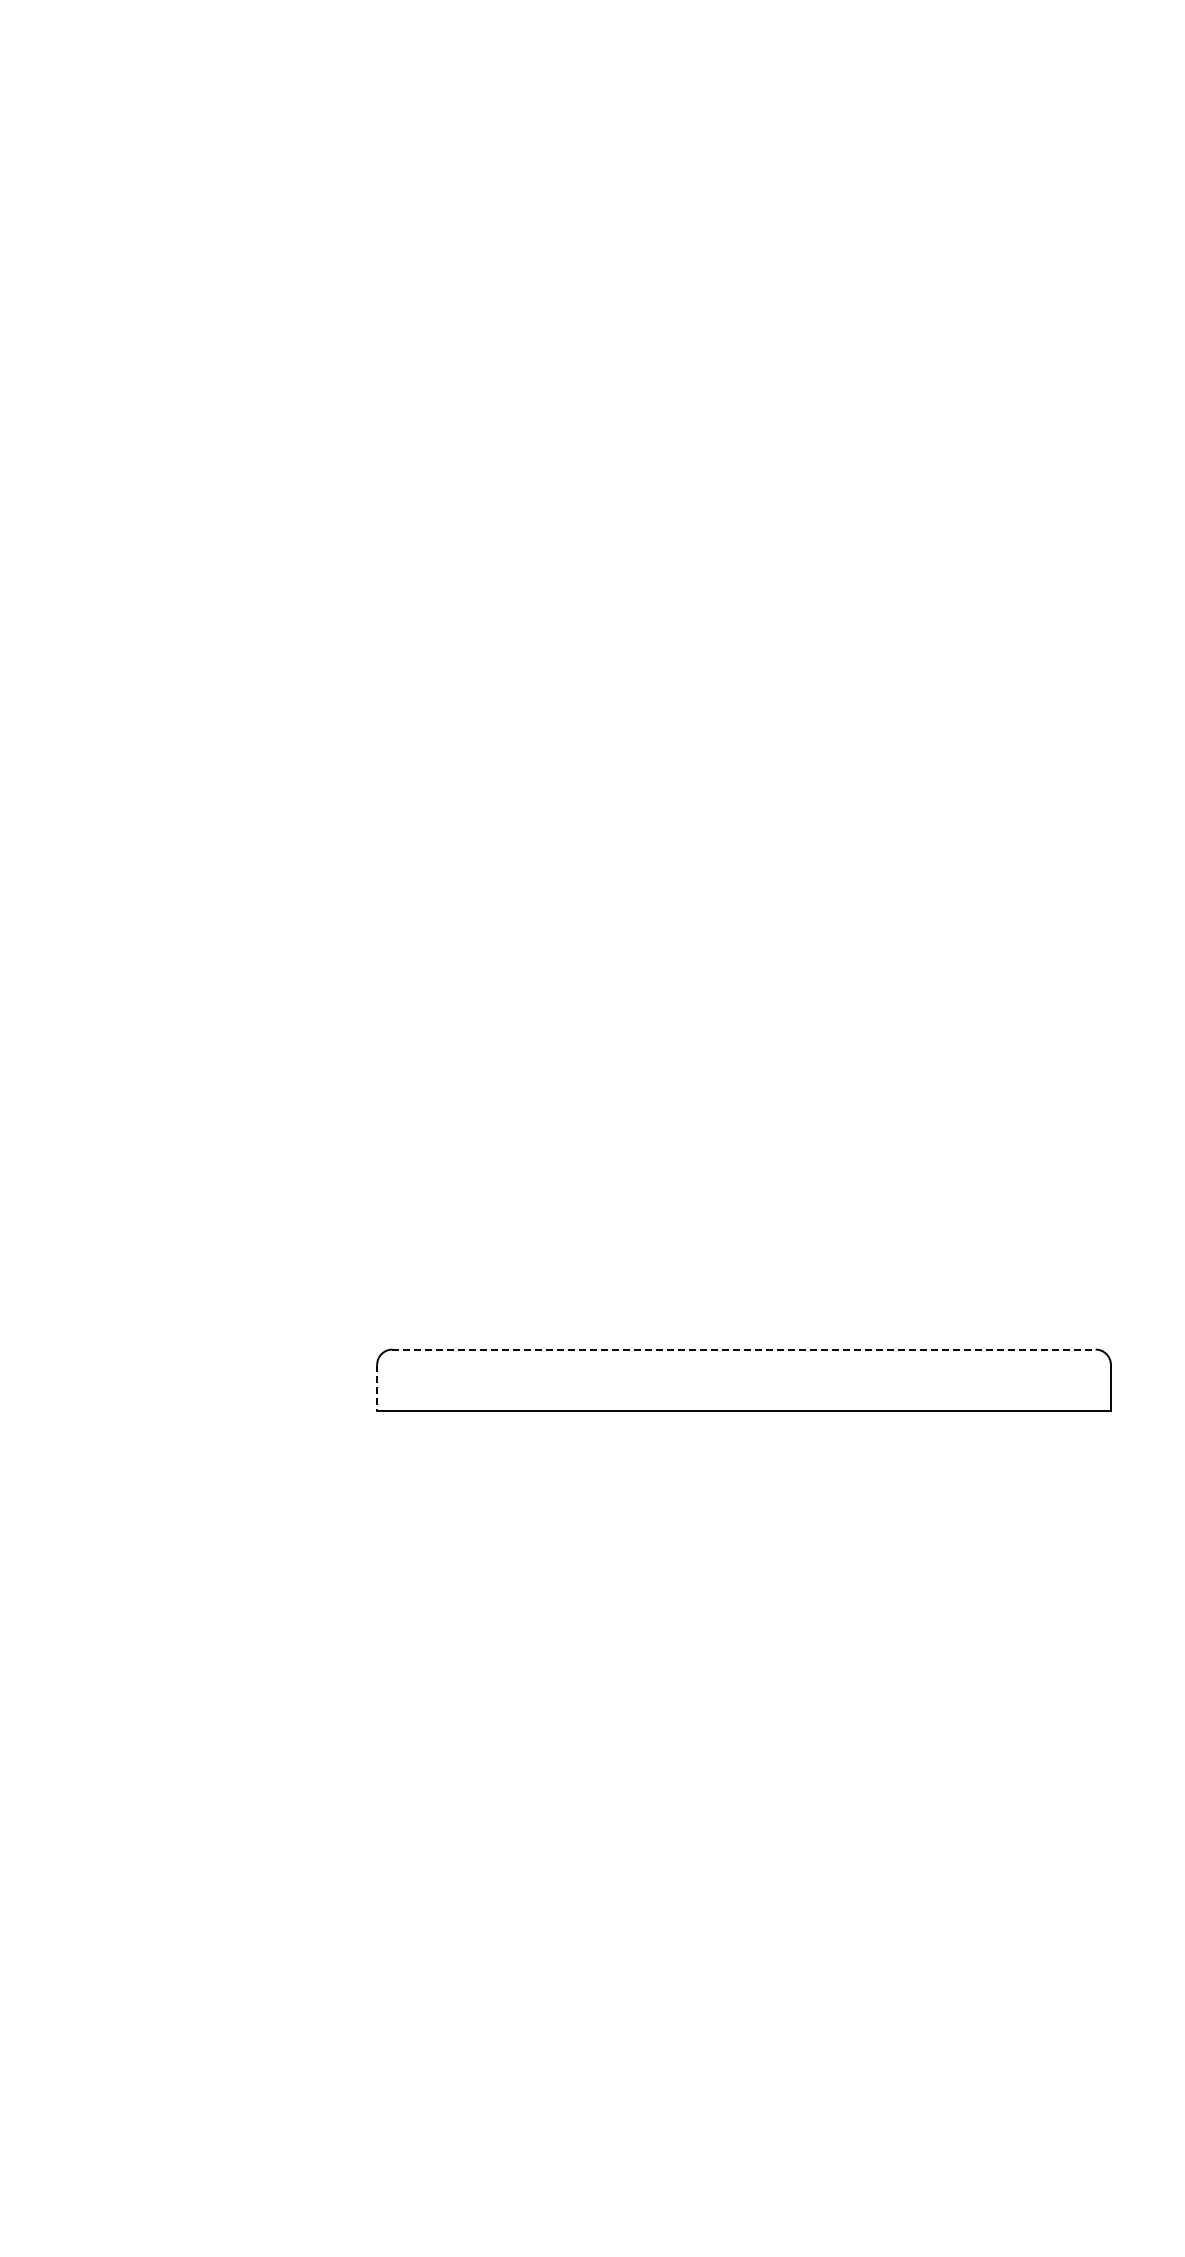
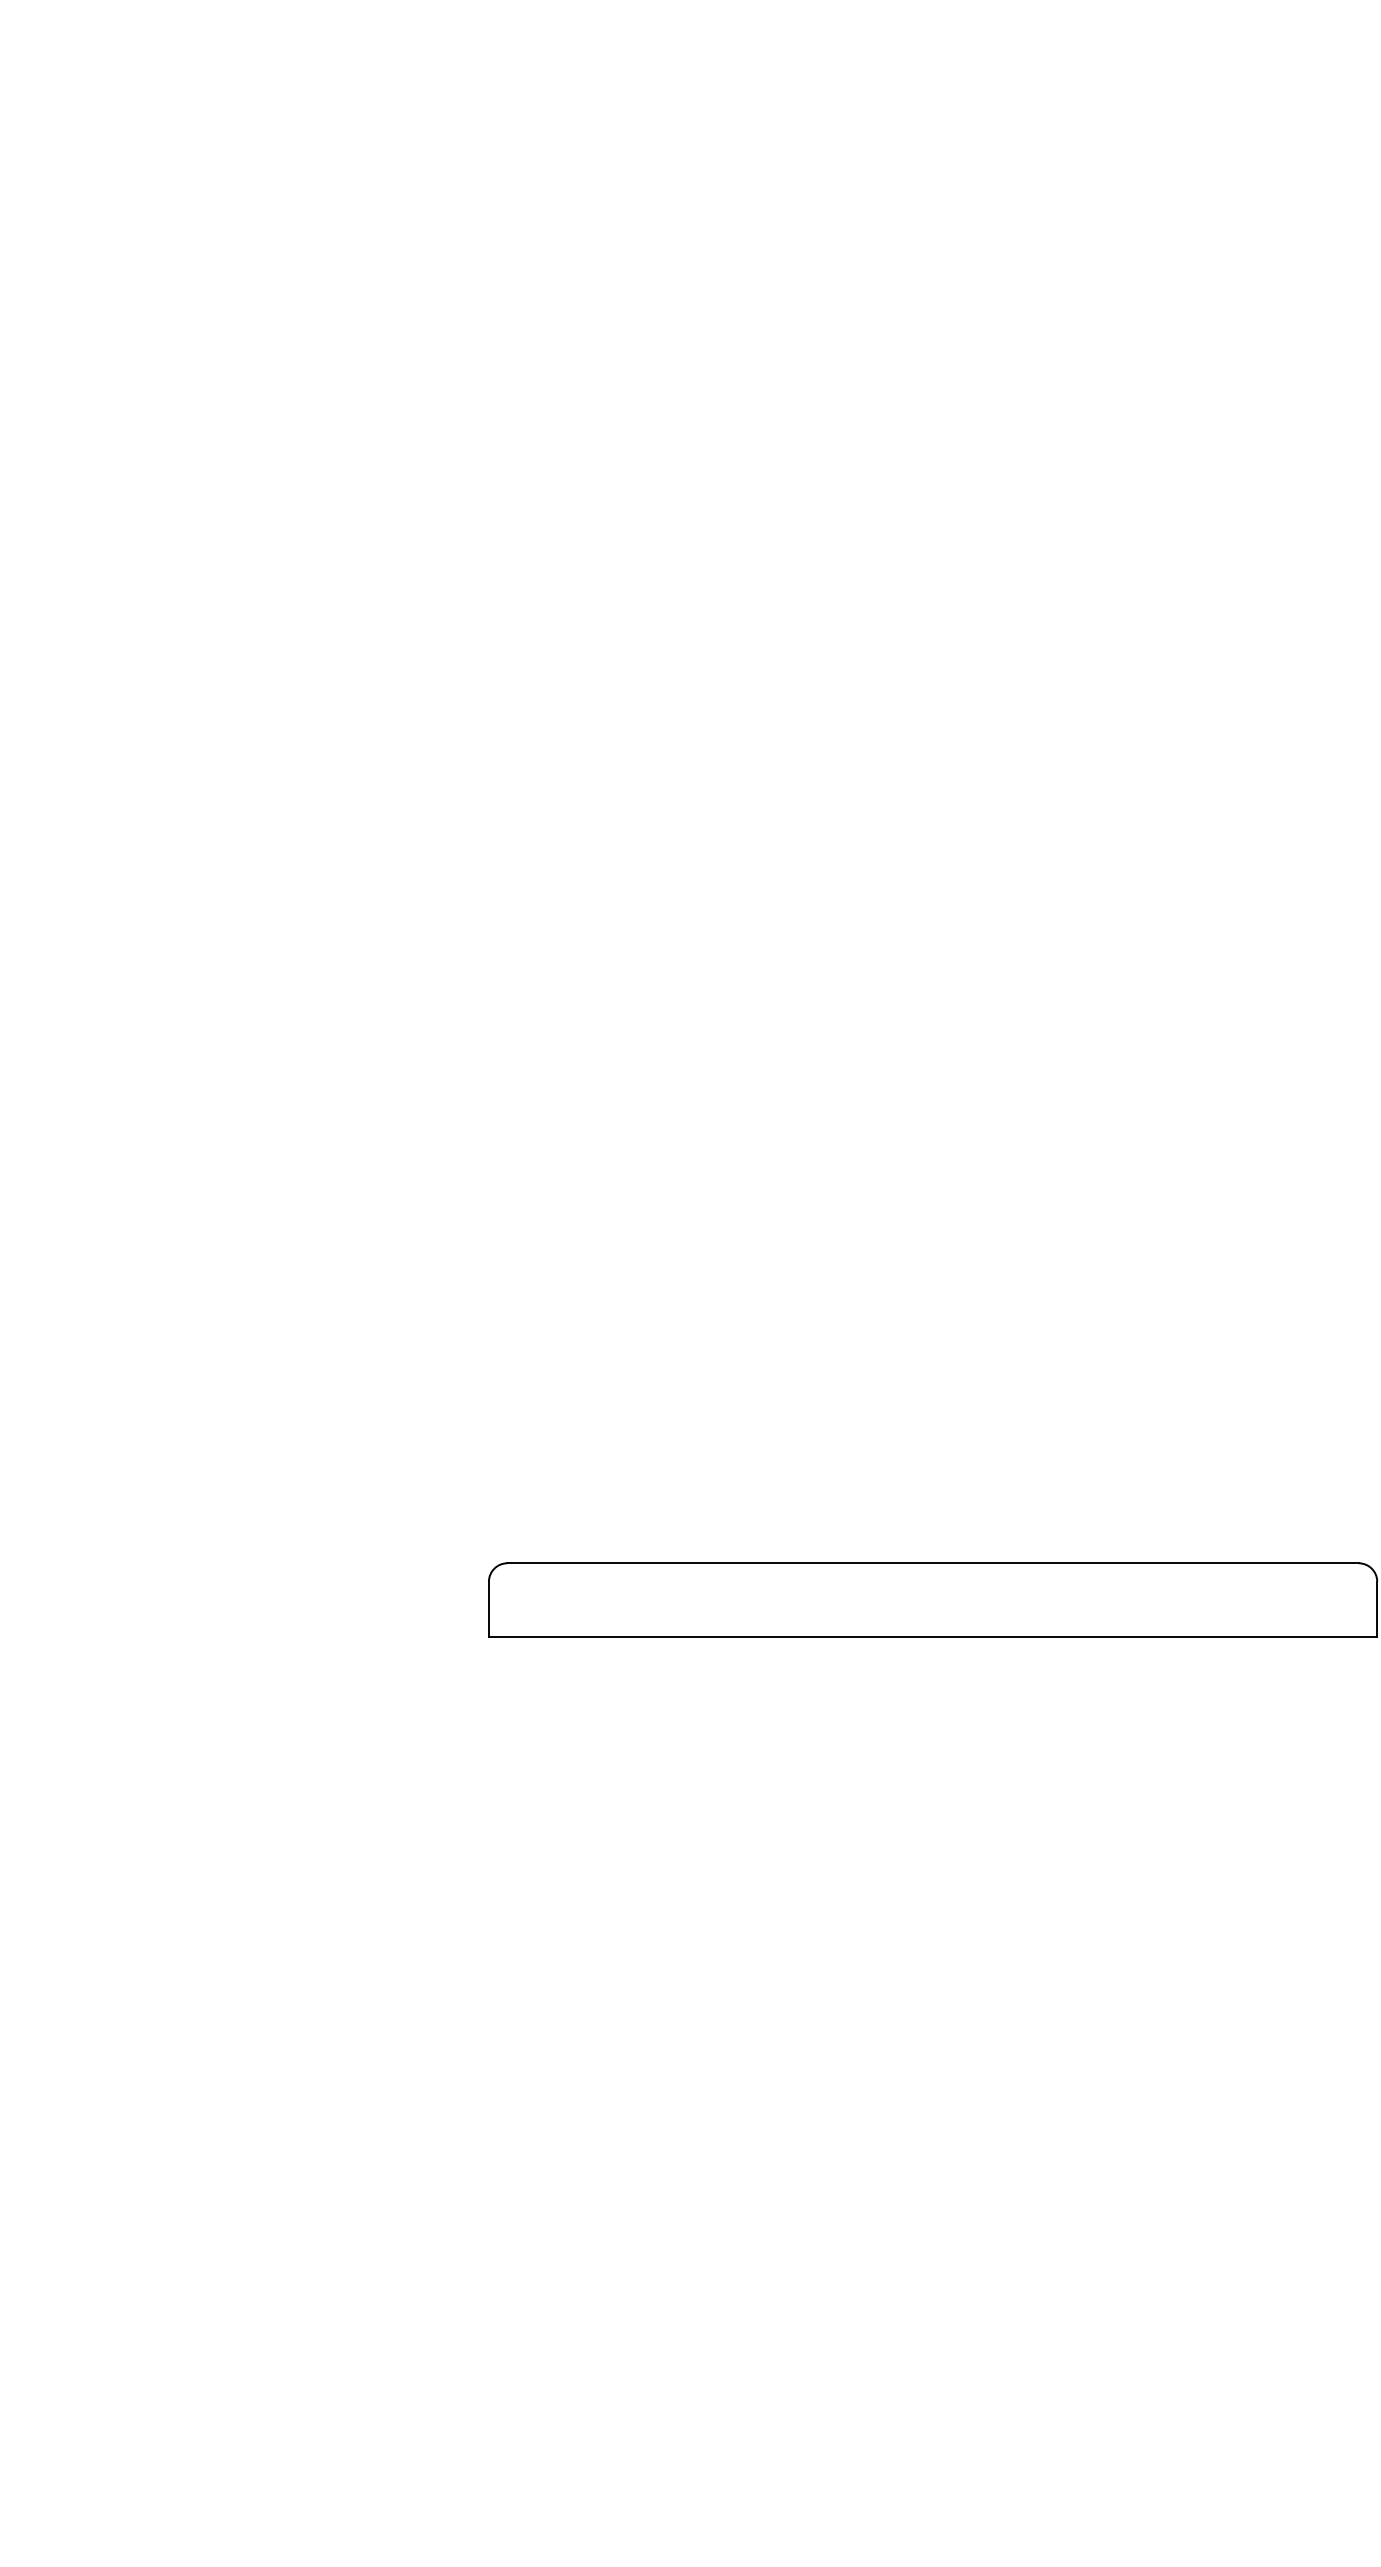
line: (744, 1349) -> (933, 1563), dashed -> solid
line: (377, 1387) -> (489, 1609), dashed -> solid

